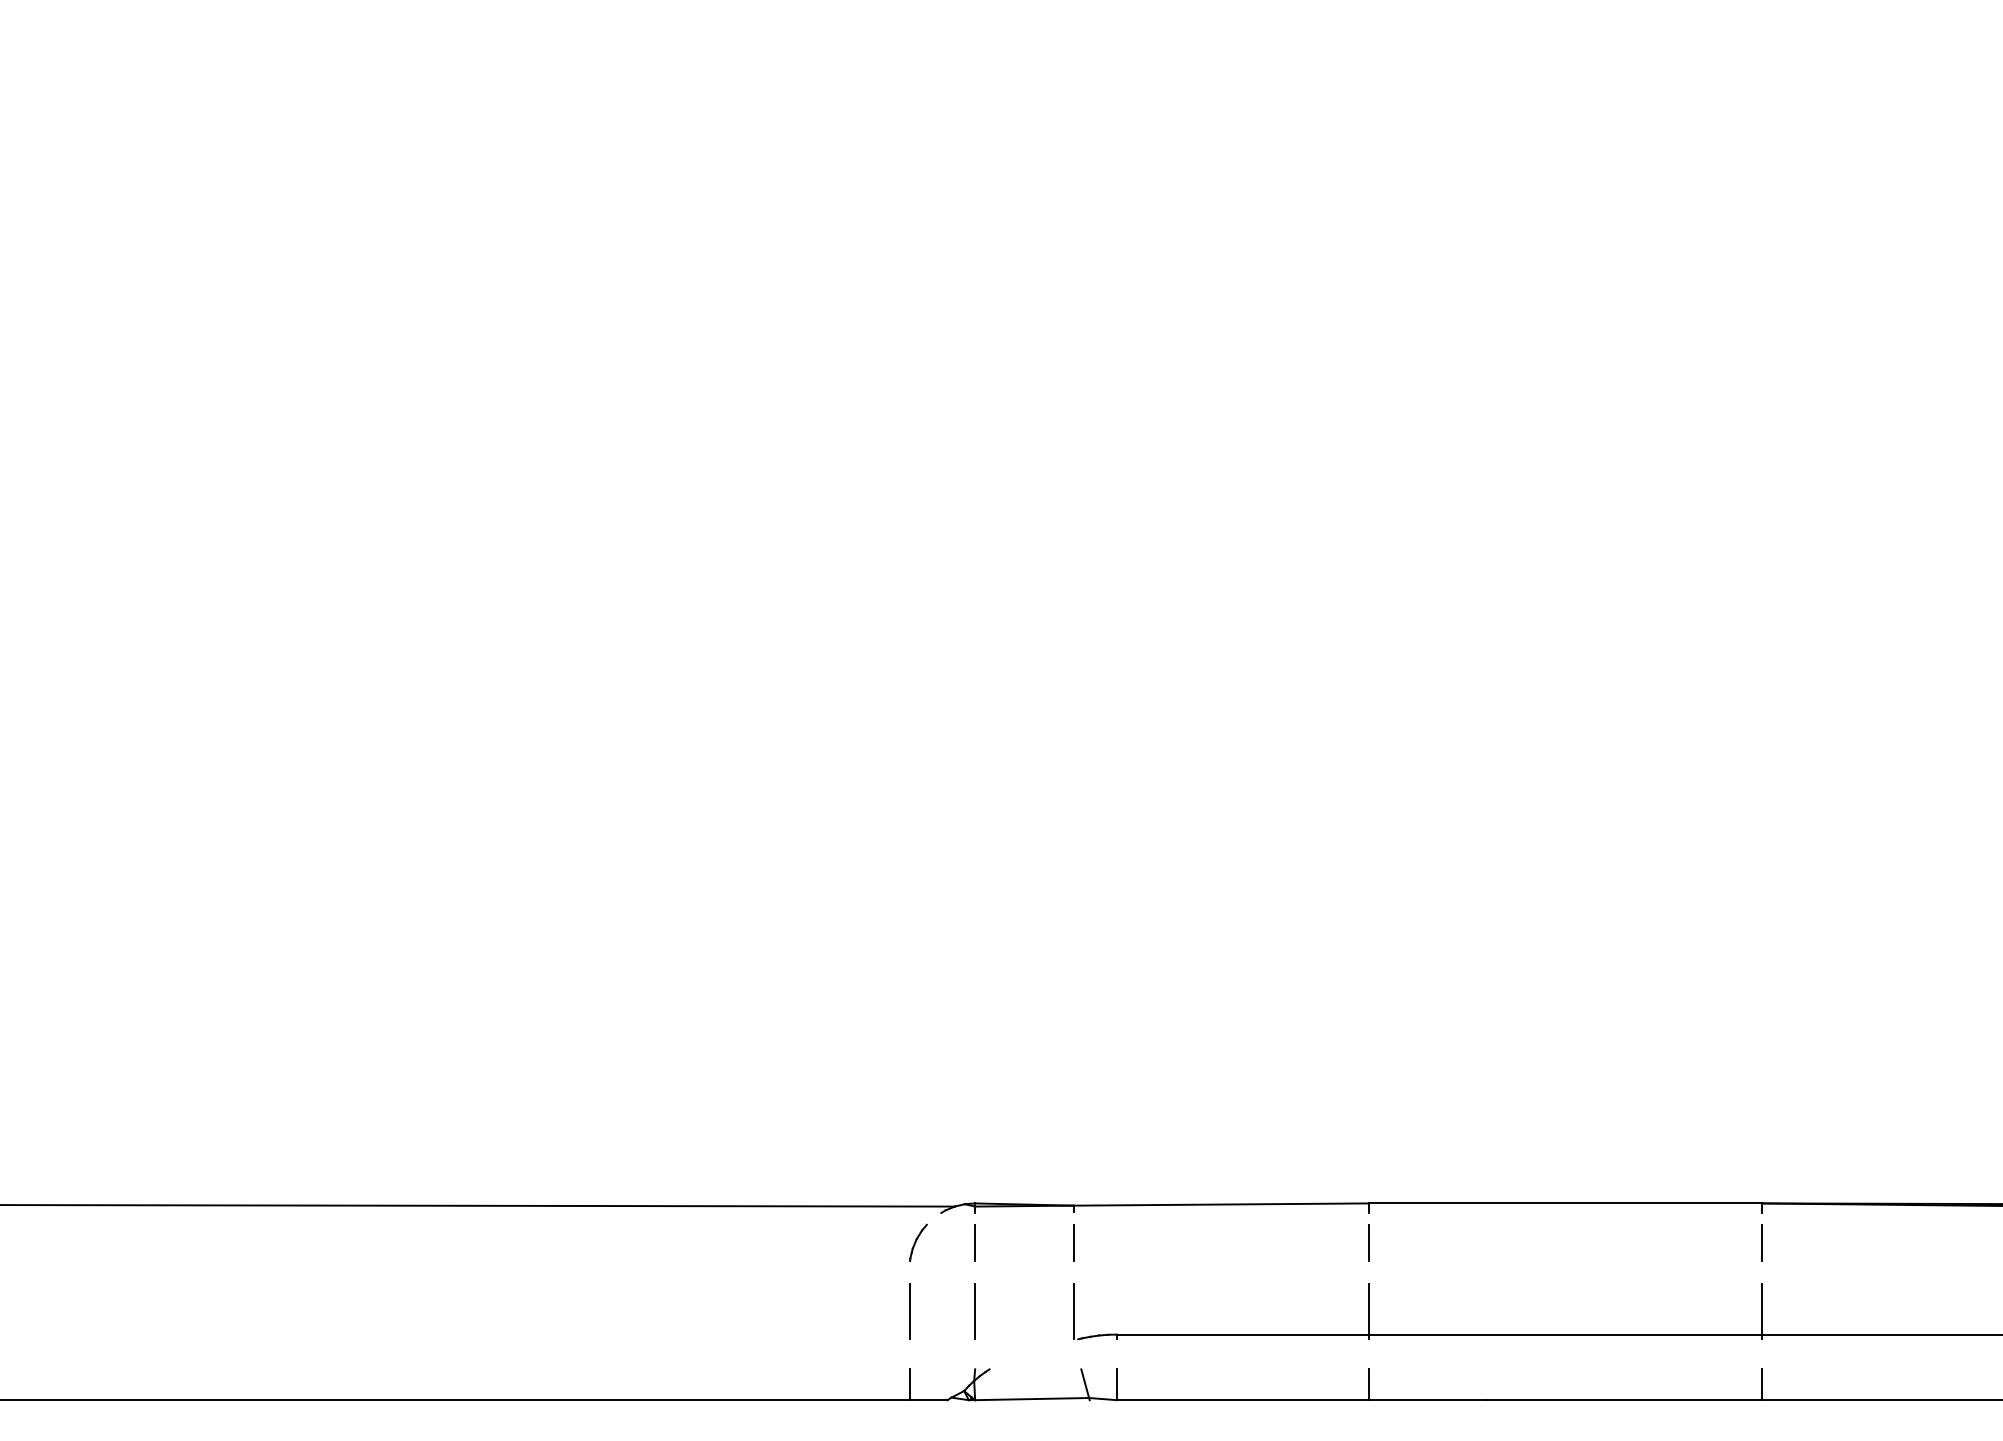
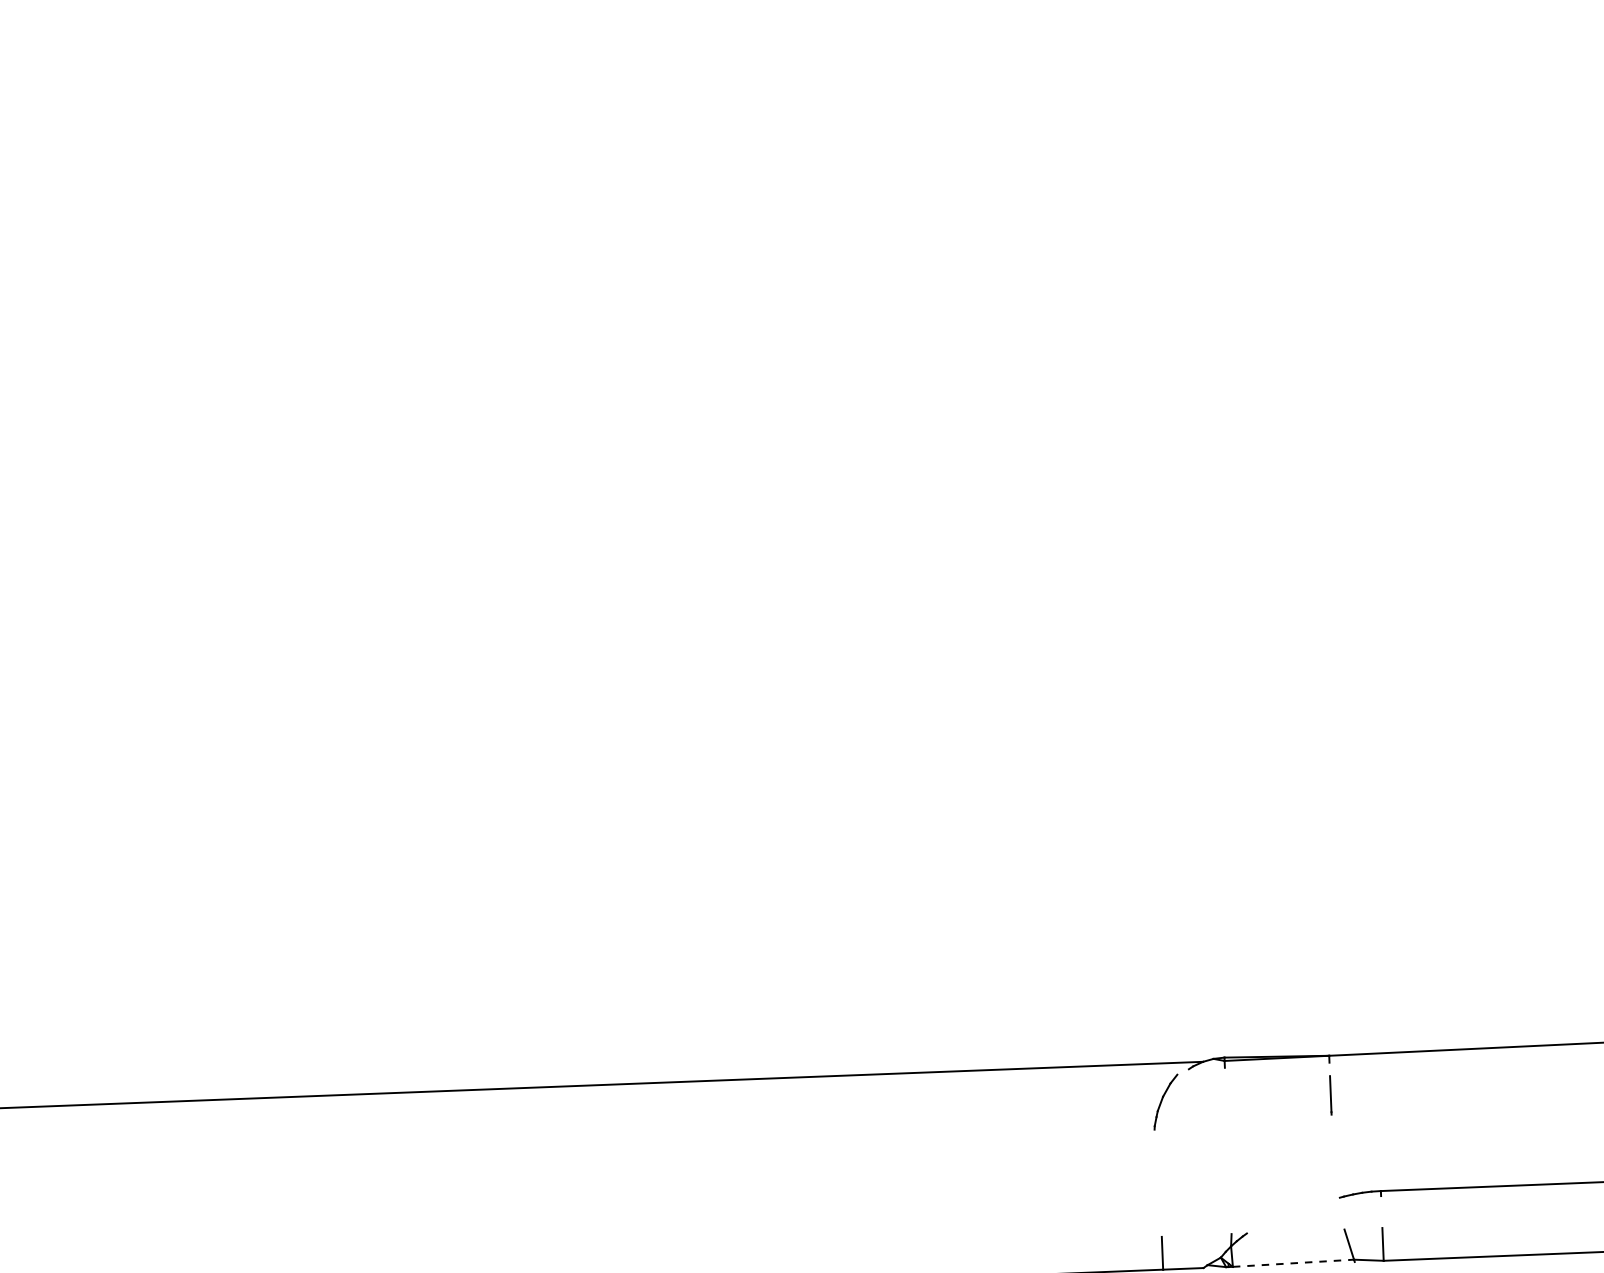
part: (918, 1242) -> (1165, 1101), size x1.4
line: (975, 1242) -> (1226, 1099), removed
line: (909, 1311) -> (1159, 1175), removed
line: (975, 1311) -> (1229, 1172), removed
line: (1073, 1311) -> (1333, 1168), removed
line: (1032, 1399) -> (1293, 1263), solid -> dashed

